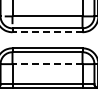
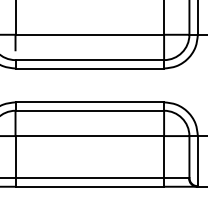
line: (47, 32) -> (89, 68), dashed -> solid
line: (47, 64) -> (89, 136), dashed -> solid

